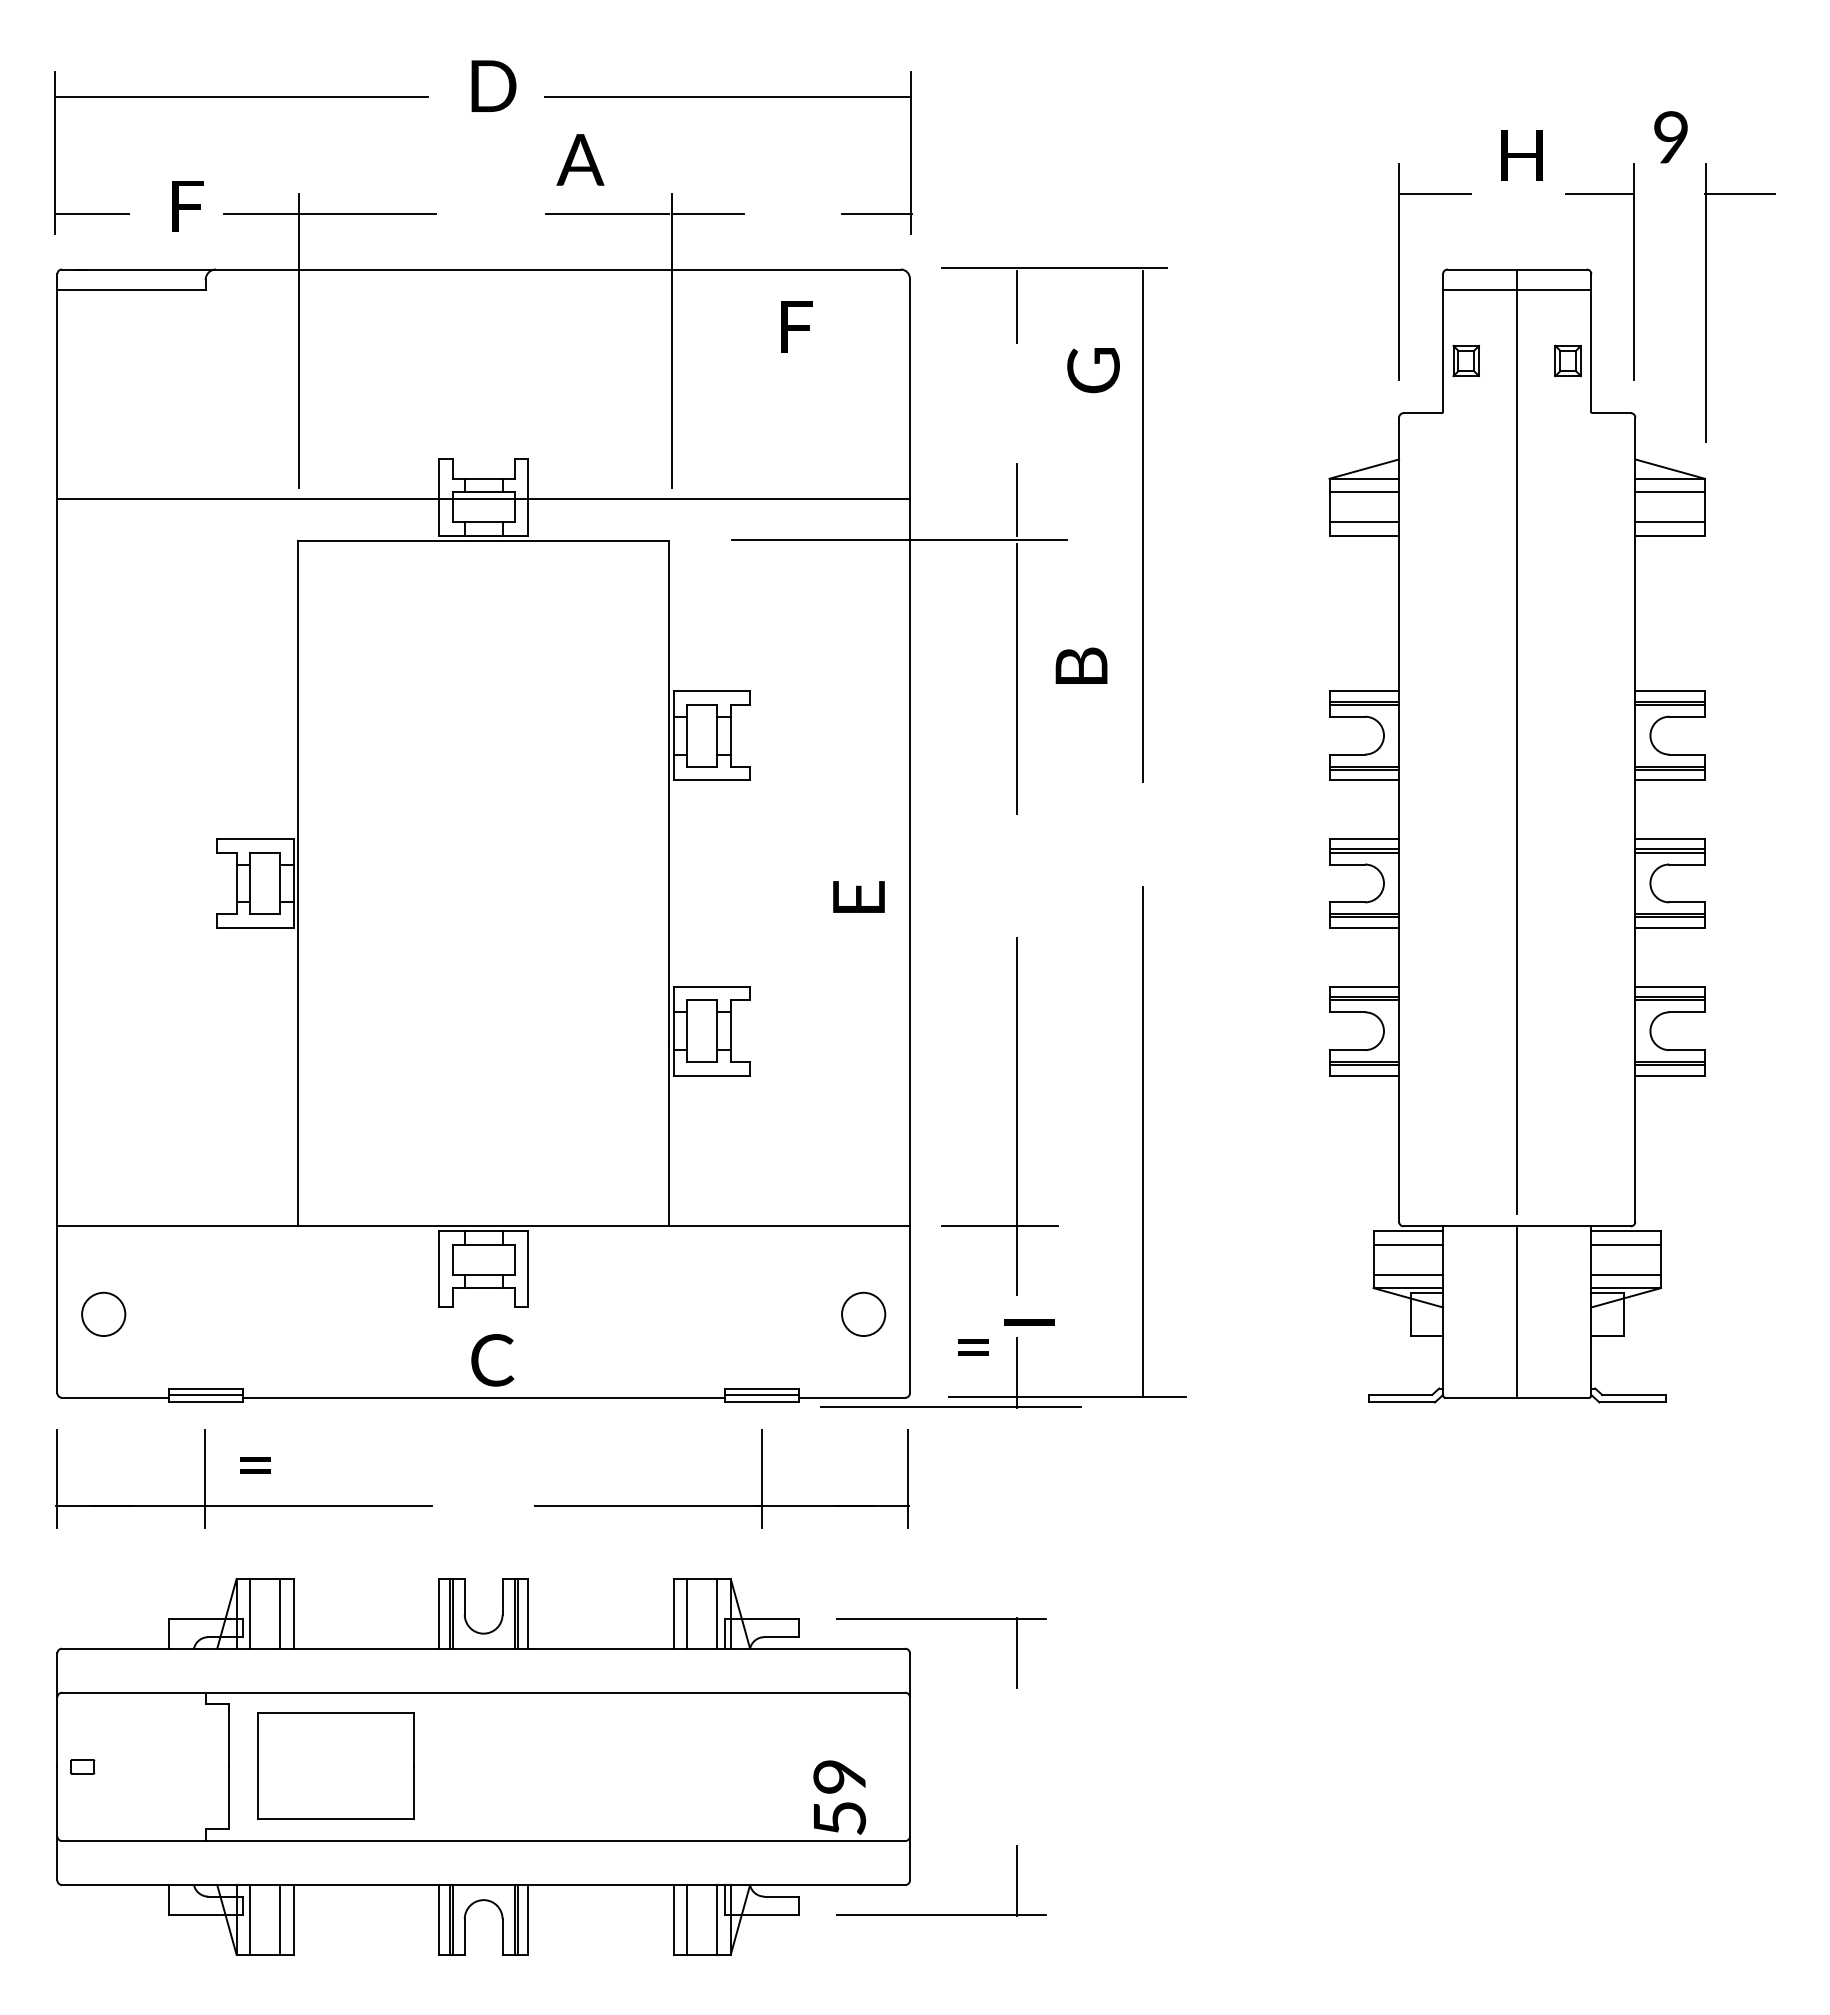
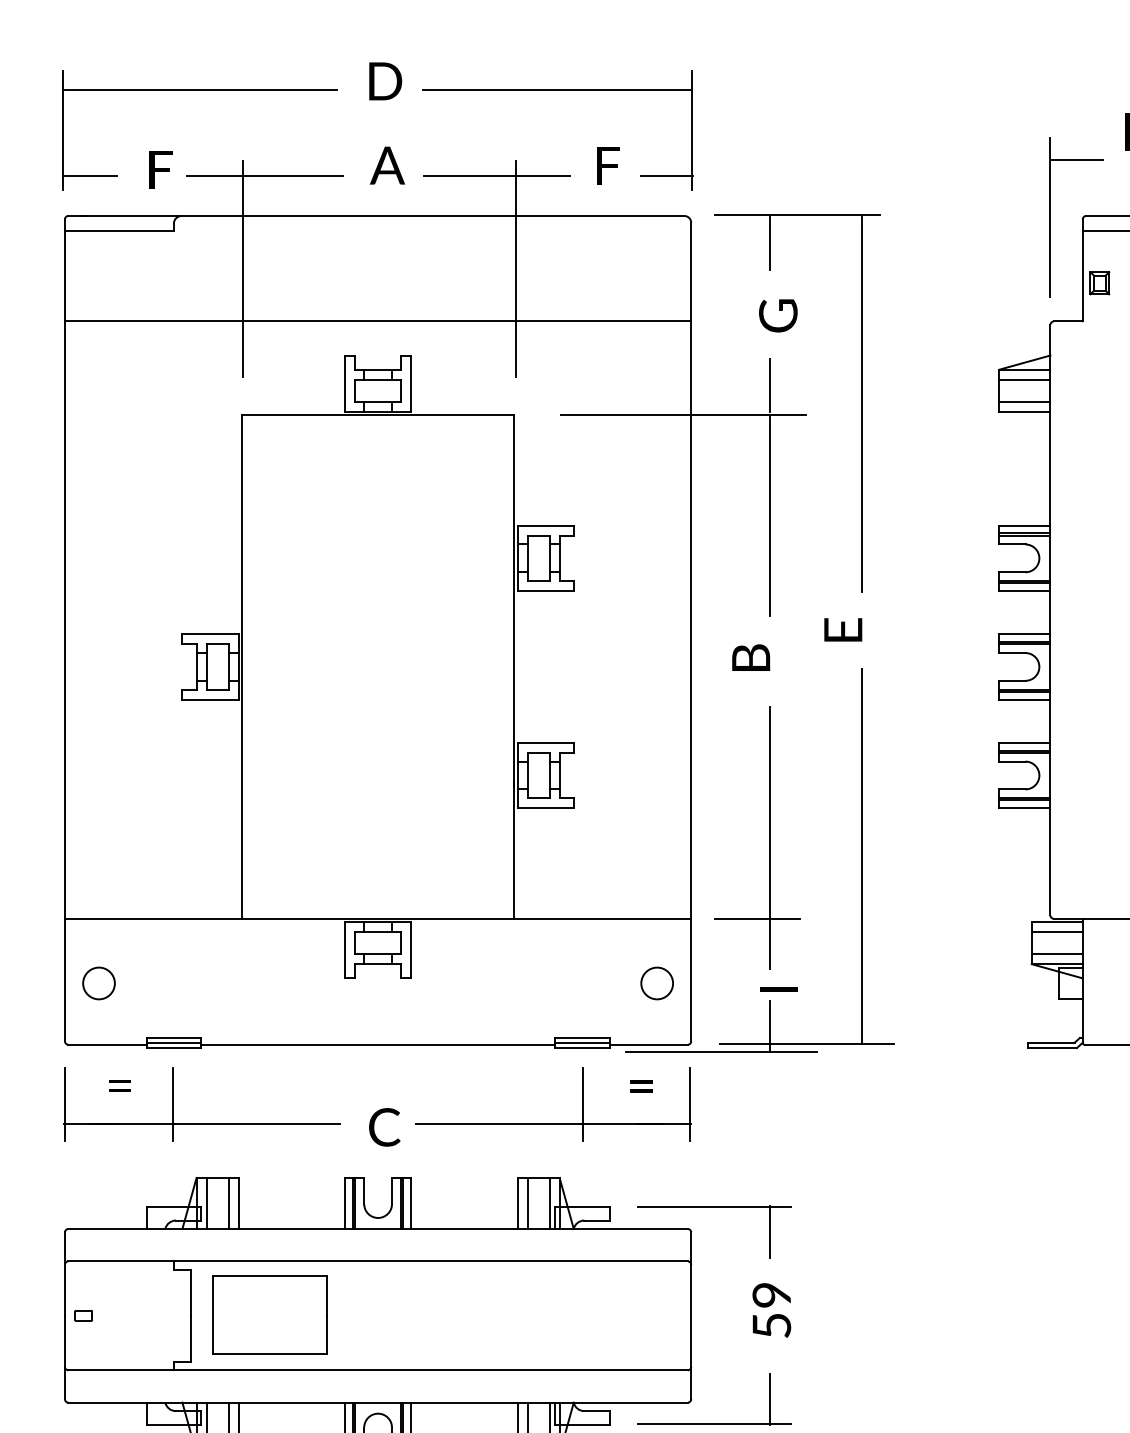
text: (580, 159) -> (387, 165), moved
text: (796, 326) -> (607, 165), moved
text: (1093, 370) -> (778, 315), moved
line: (483, 499) -> (377, 321), moved
text: (1081, 665) -> (751, 657), moved
text: (858, 896) -> (842, 629), moved
text: (973, 1347) -> (641, 1086), moved
text: (492, 1360) -> (384, 1127), moved
text: (255, 1465) -> (120, 1086), moved
text: (839, 1797) -> (771, 1310), moved

